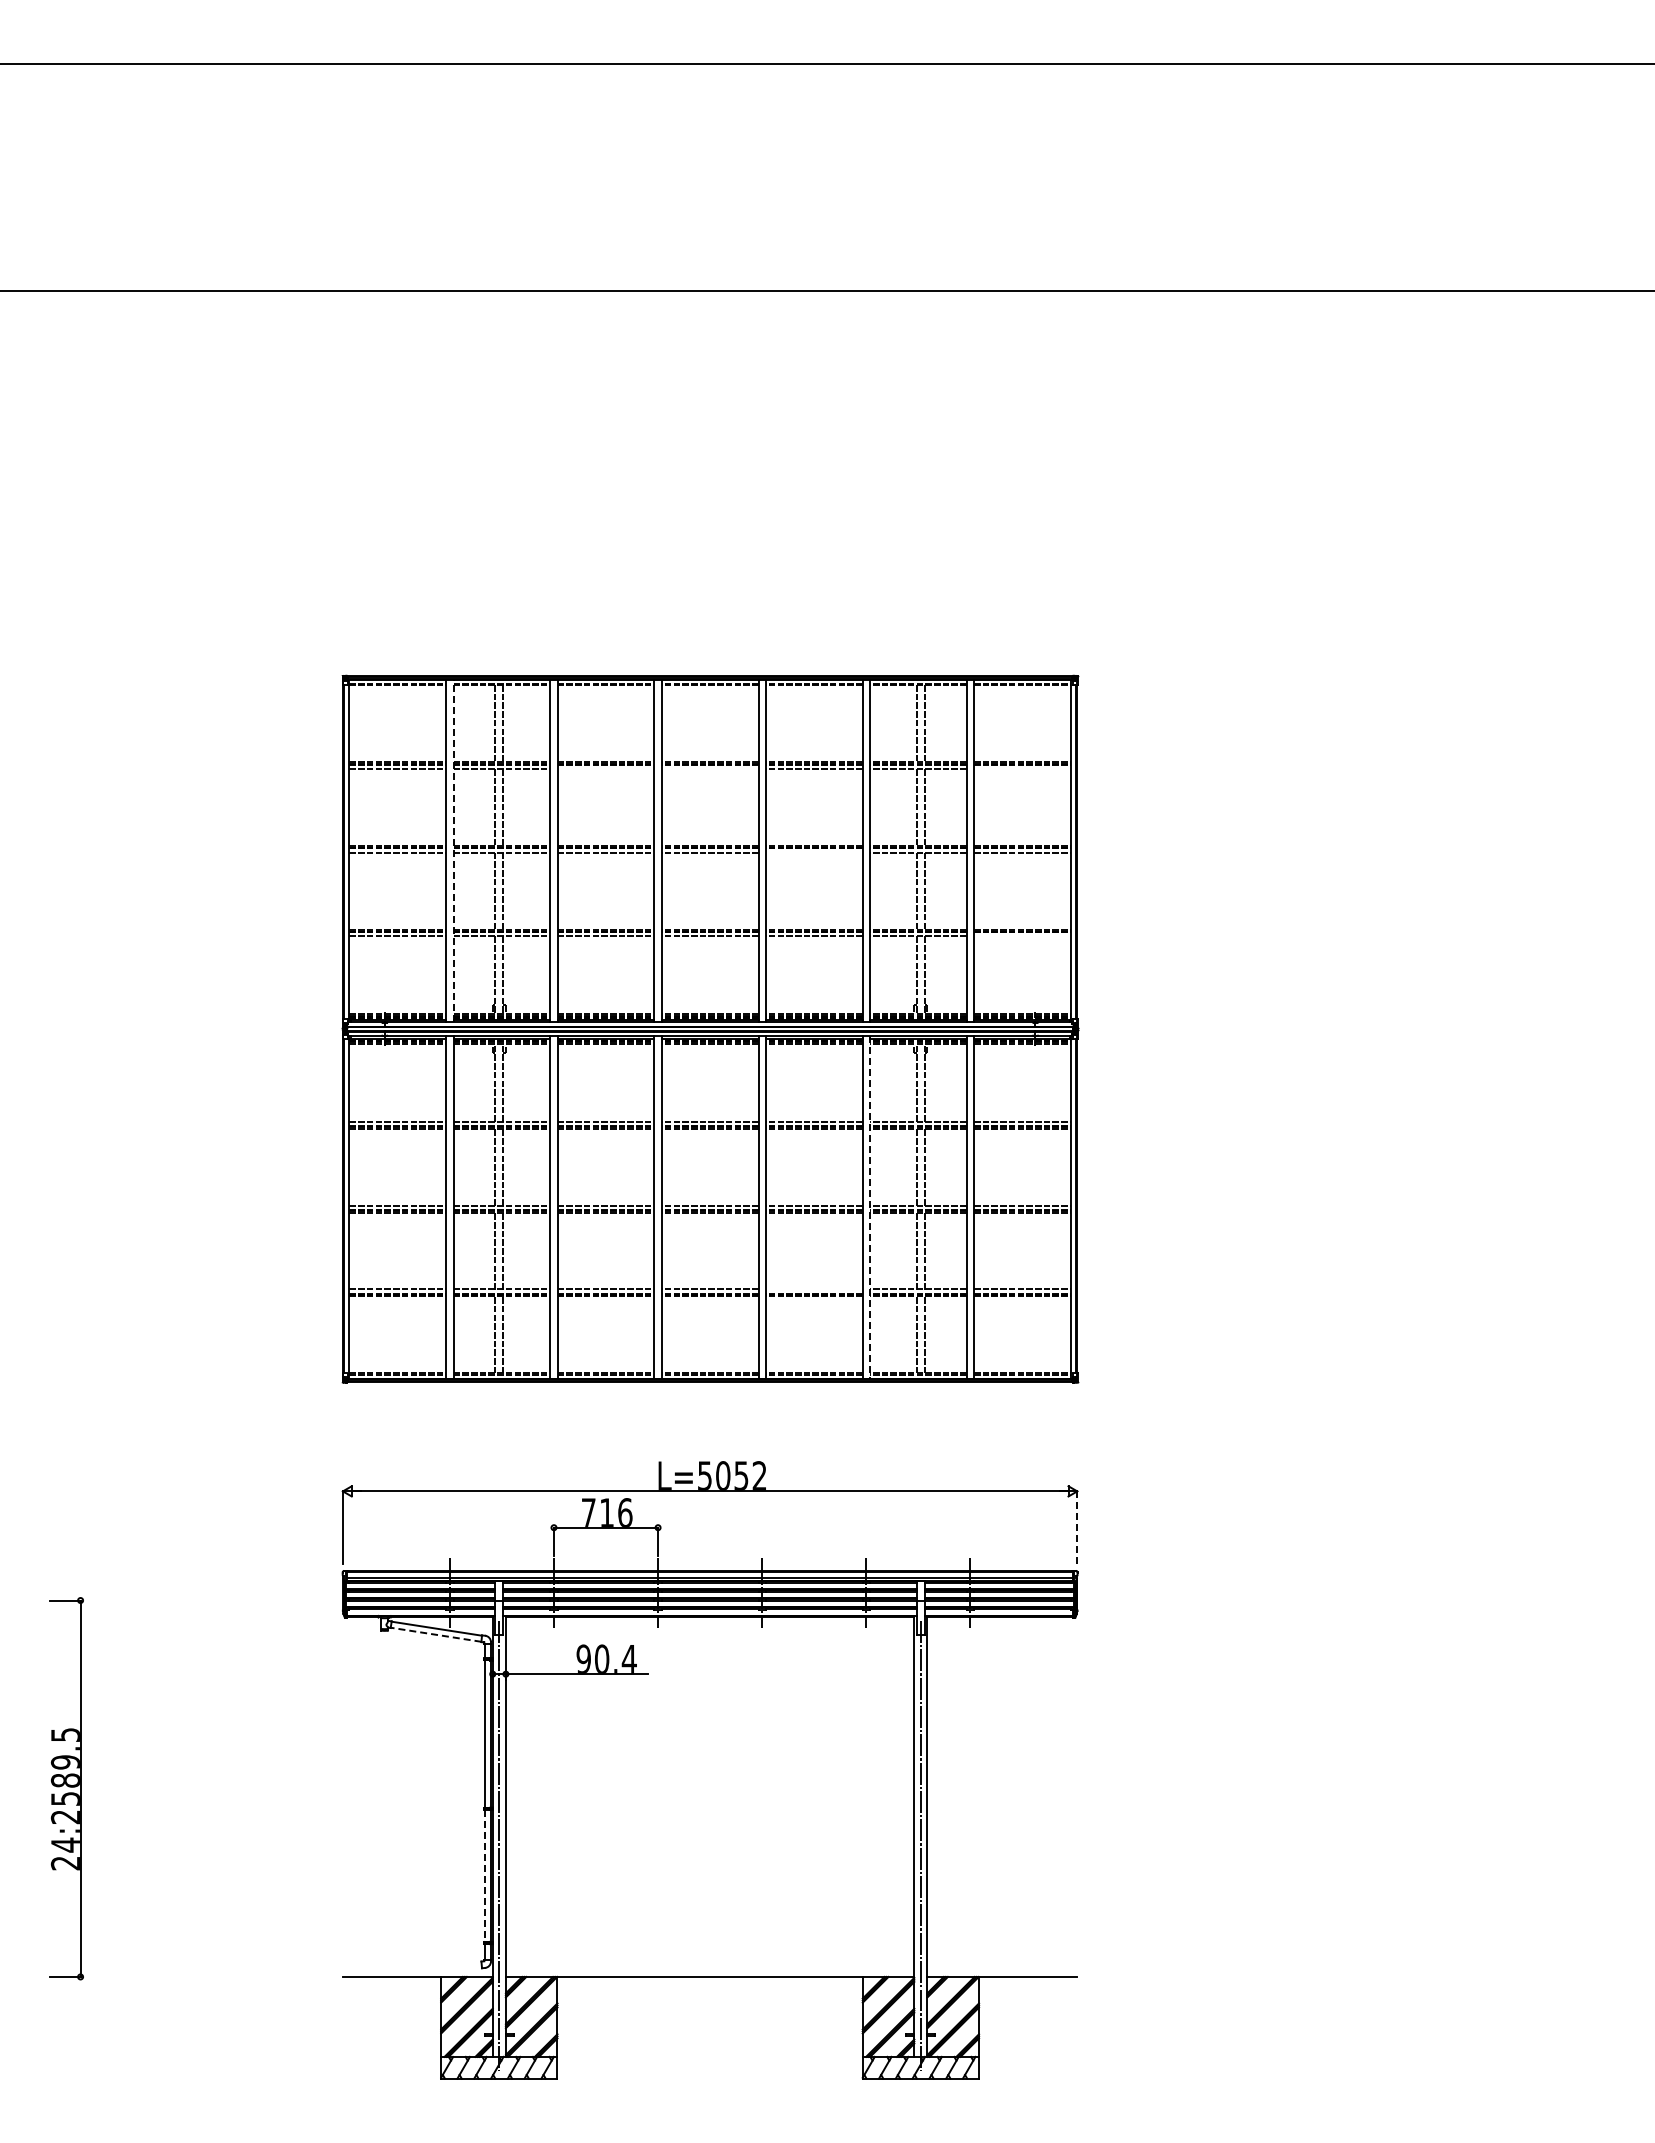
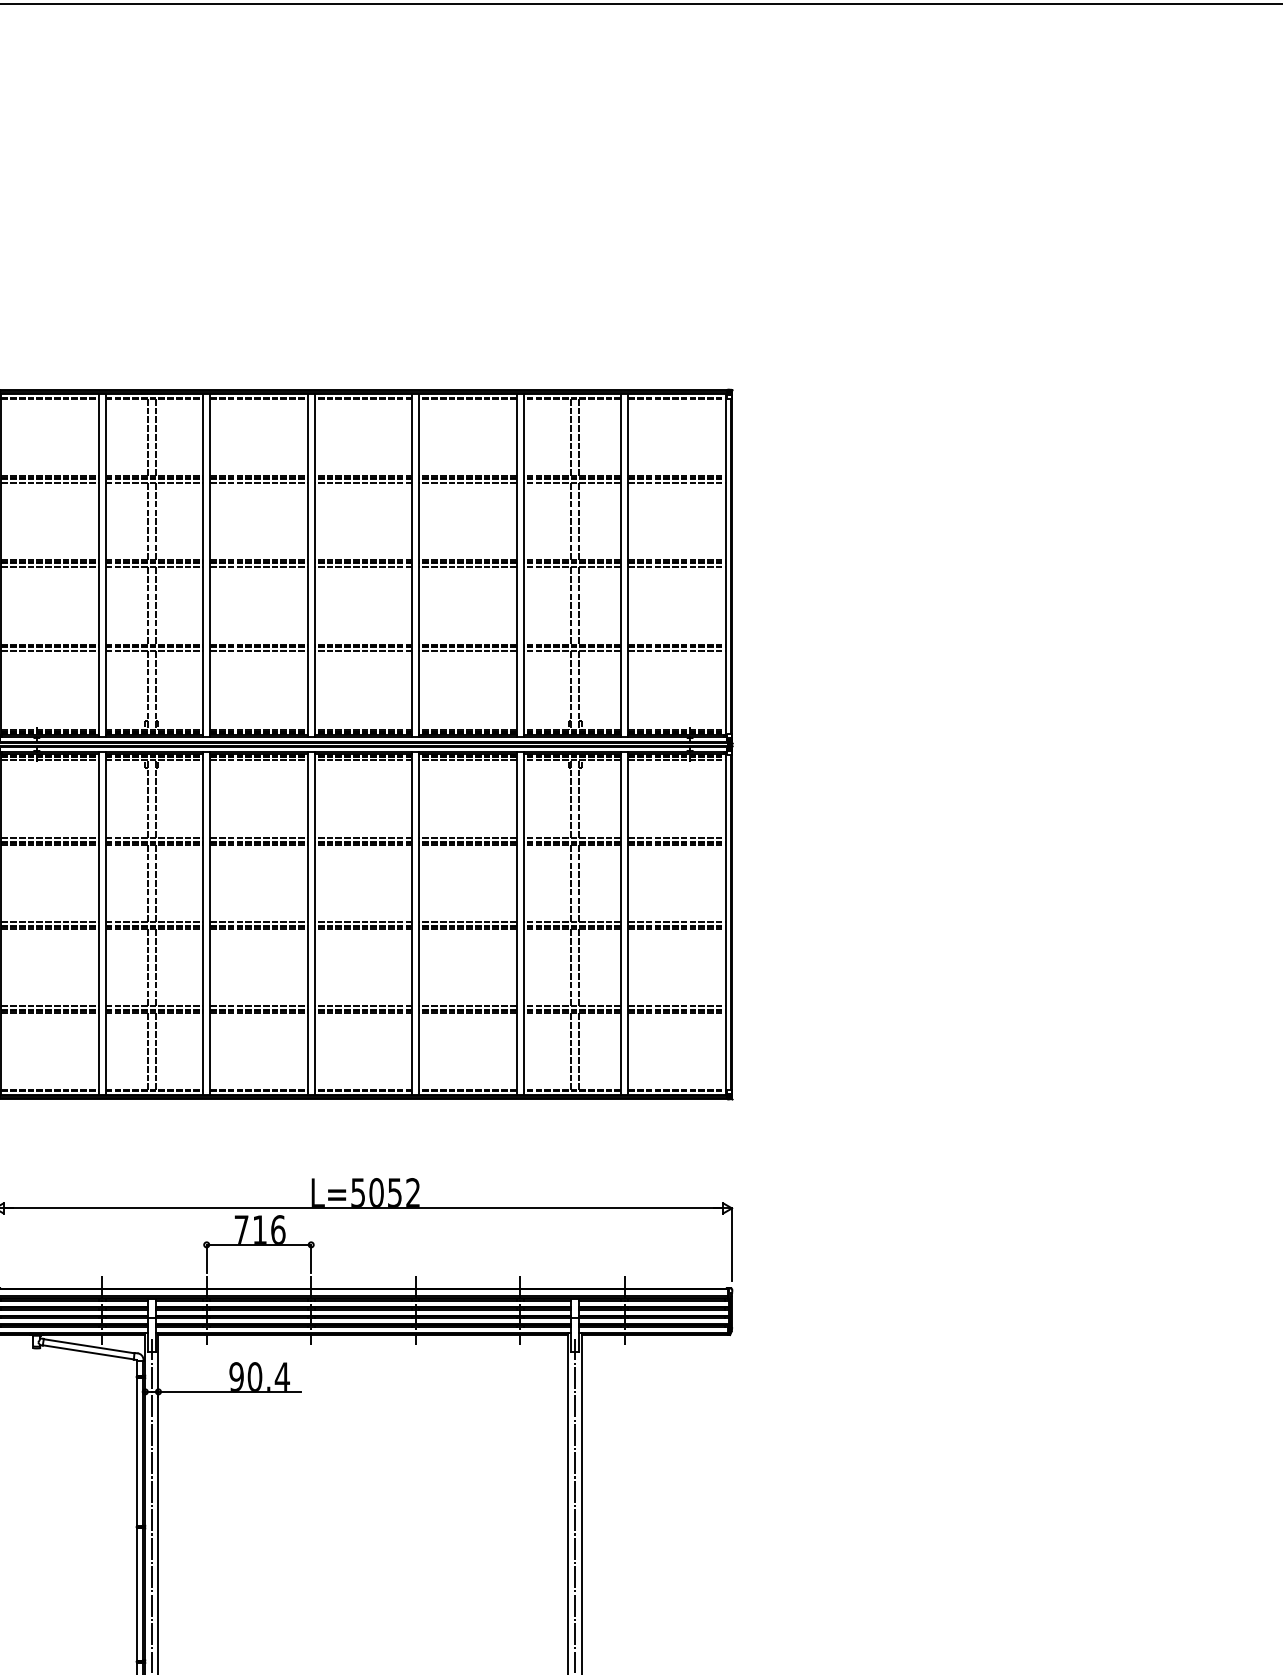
line: (605, 769) -> (258, 483), added
line: (709, 769) -> (362, 483), added
line: (1021, 769) -> (676, 483), added
line: (453, 850) -> (105, 565), dashed -> solid
line: (813, 852) -> (467, 567), added
line: (1021, 936) -> (676, 651), added
line: (869, 1207) -> (523, 923), dashed -> solid
line: (813, 1289) -> (467, 1005), added
line: (1077, 1527) -> (732, 1244), dashed -> solid
line: (436, 1634) -> (88, 1352), dashed -> solid
line: (484, 1876) -> (136, 1594), dashed -> solid

